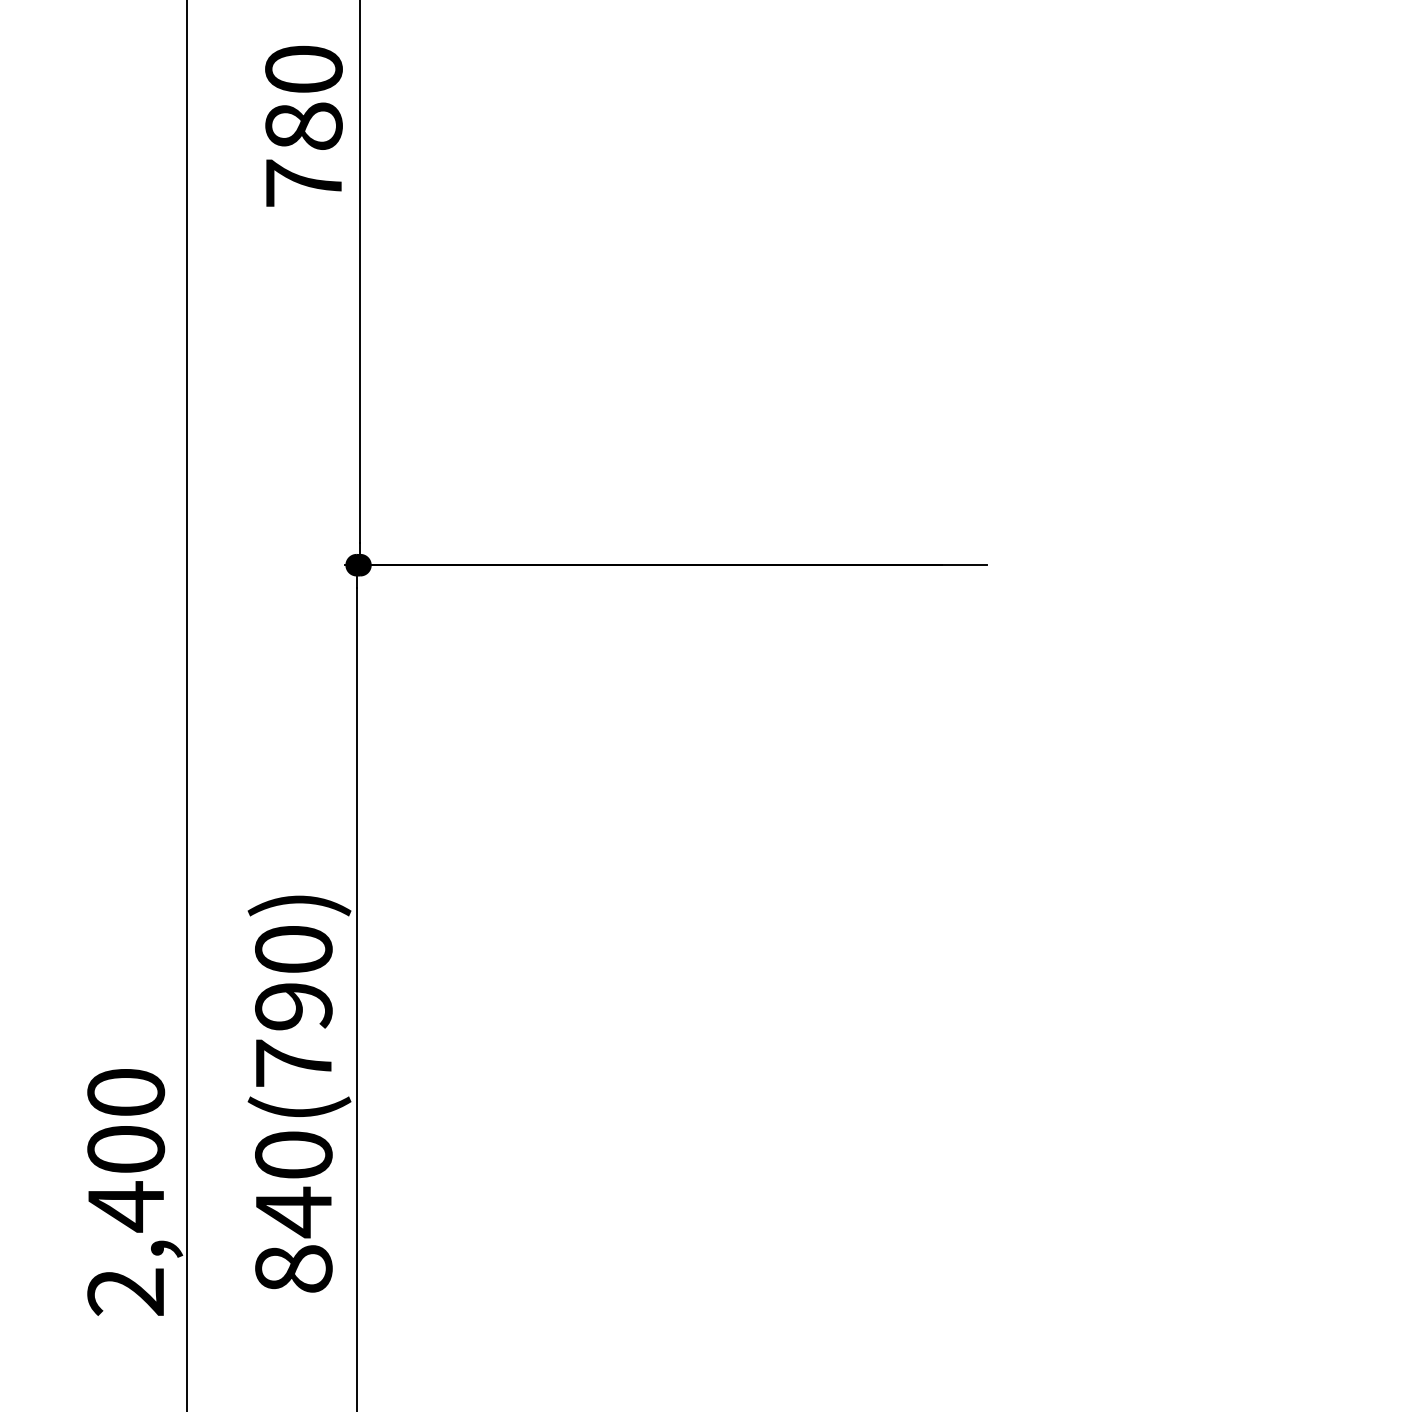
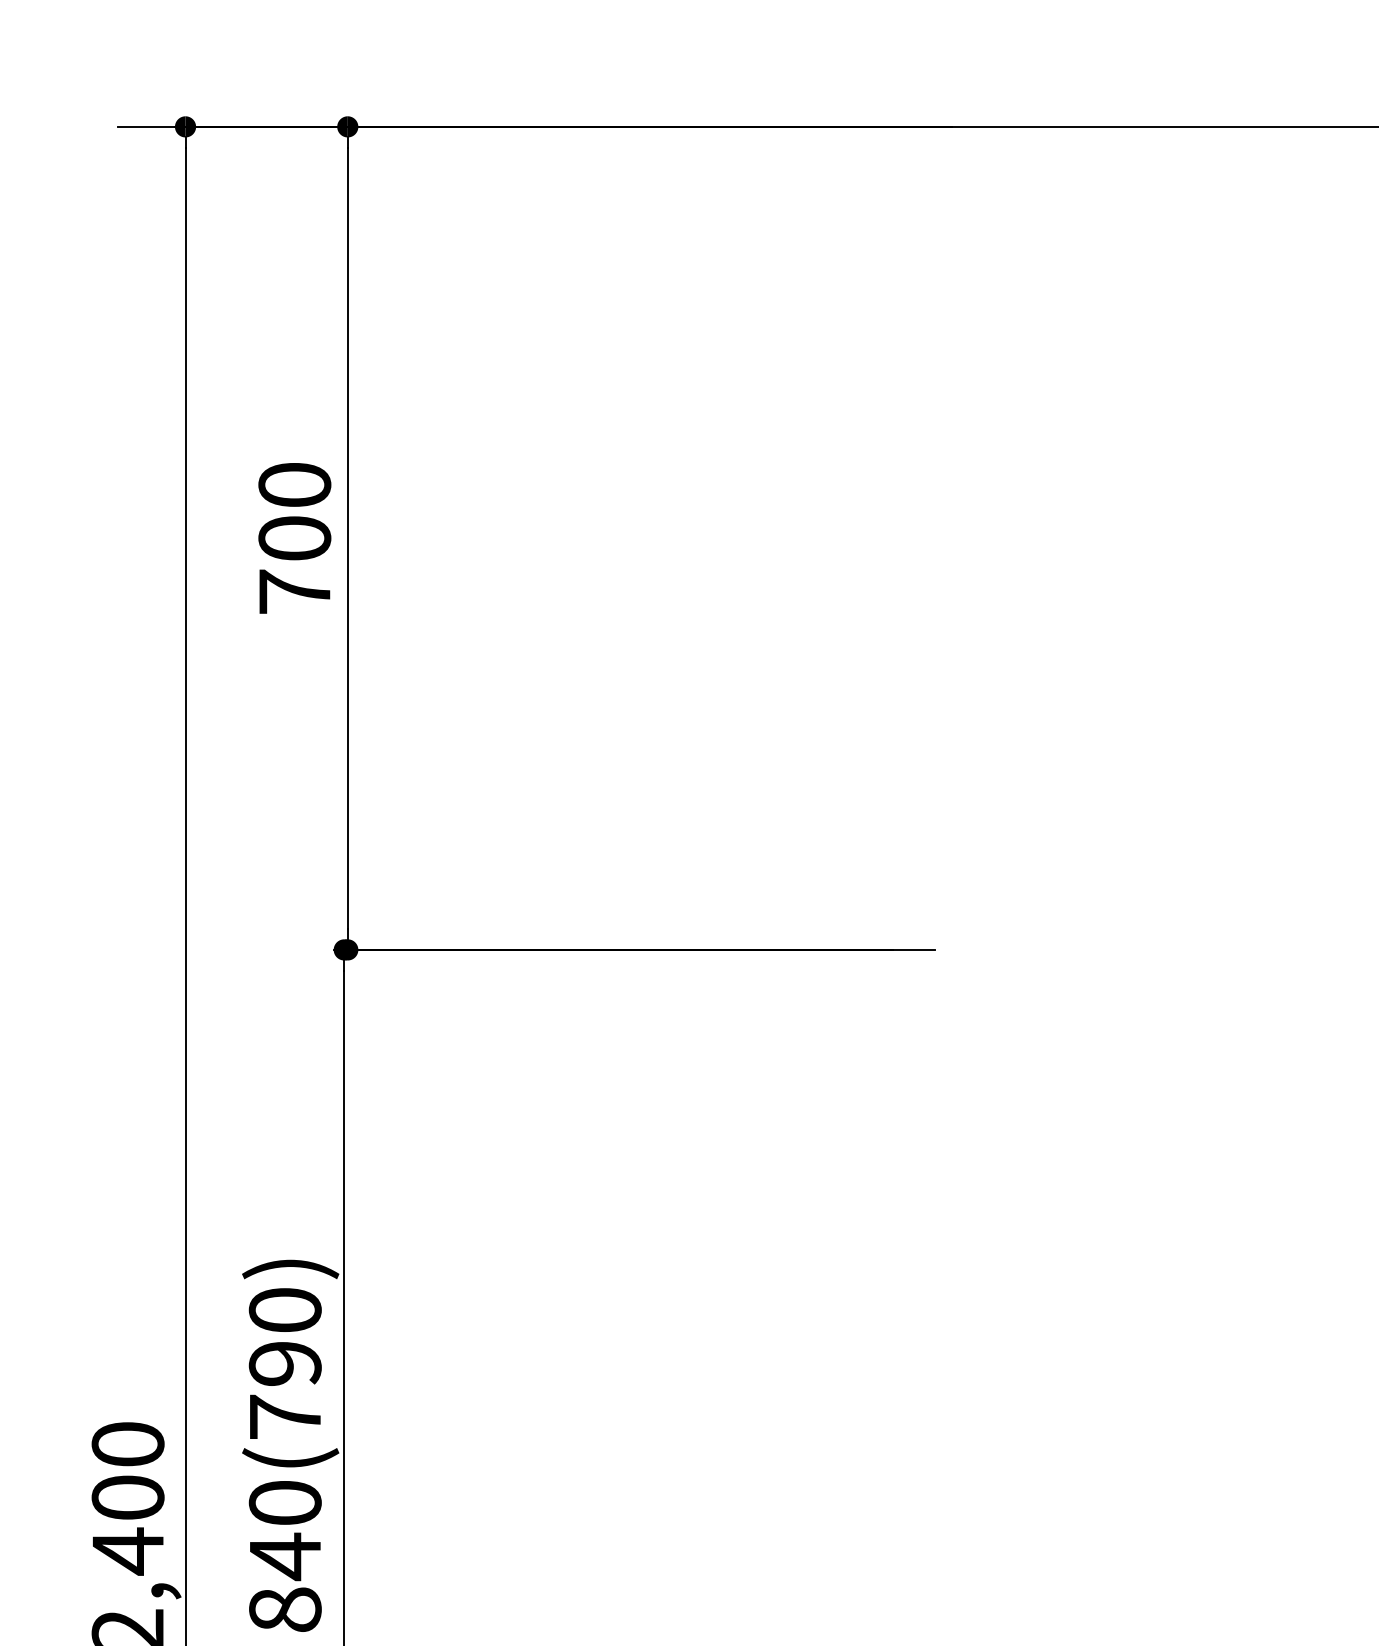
text: (303, 126) -> (294, 538), 780 -> 700

